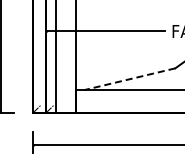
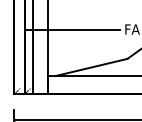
line: (129, 79) -> (90, 67), dashed -> solid

